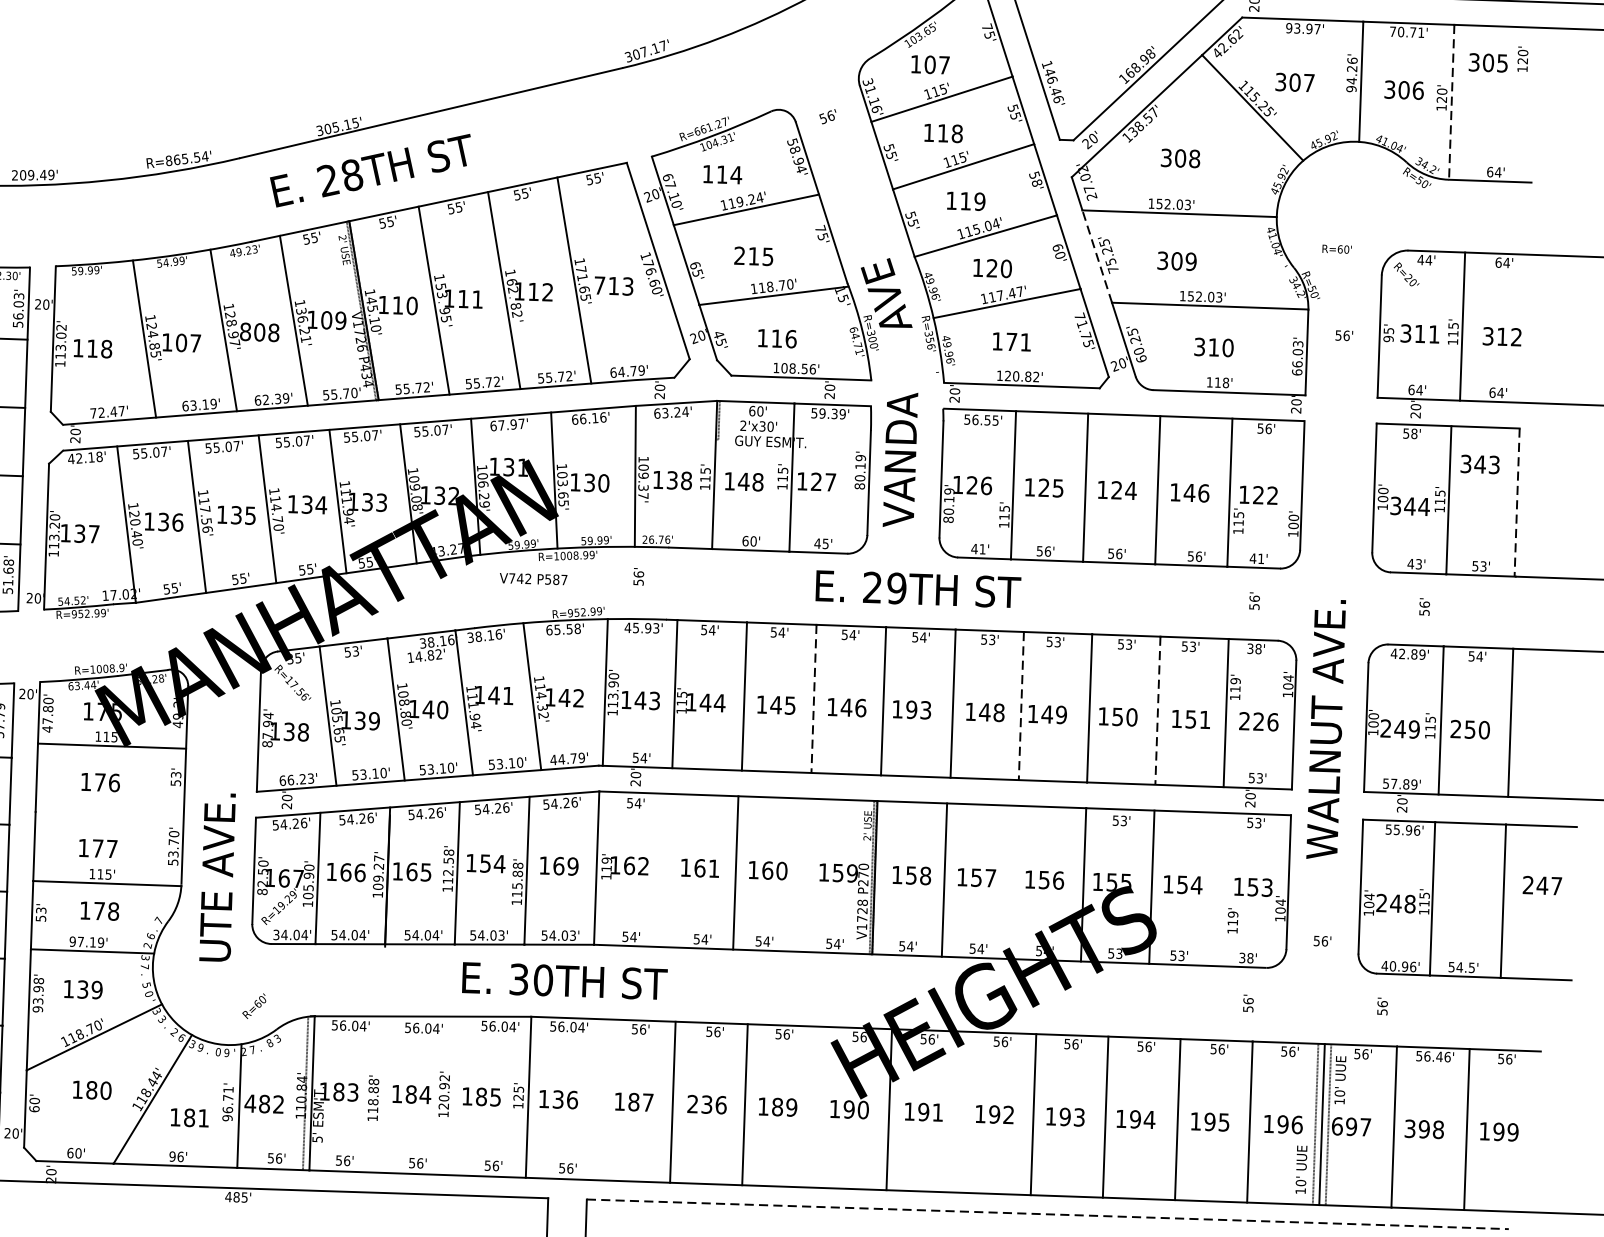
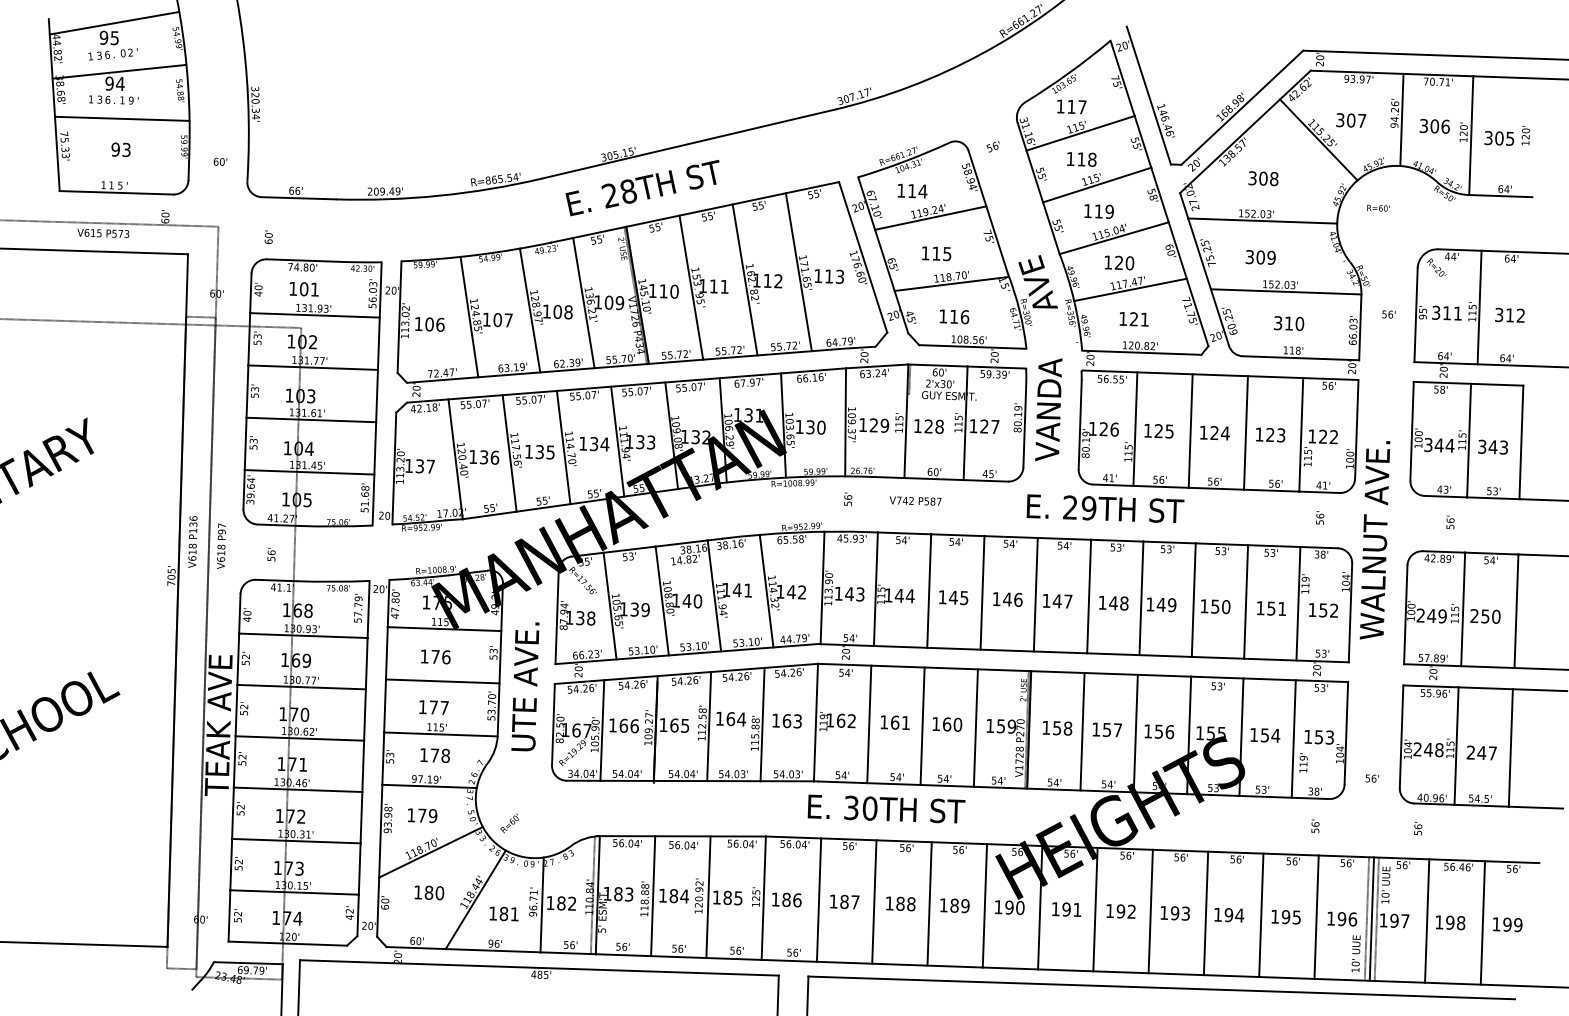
text: (1497, 59) -> (1506, 135), moved
text: (930, 64) -> (1071, 106), 107 -> 117
line: (1452, 103) -> (1471, 136), dashed -> solid
text: (1337, 248) -> (1378, 207), moved
text: (739, 256) -> (925, 253), 215 -> 115
line: (1097, 256) -> (1199, 253), dashed -> solid
text: (599, 286) -> (818, 276), 713 -> 113
text: (245, 331) -> (546, 311), 808 -> 108
text: (1011, 342) -> (1133, 319), 171 -> 121
text: (98, 348) -> (434, 324), 118 -> 106
text: (1479, 463) -> (1492, 446), moved
text: (679, 480) -> (879, 425), 138 -> 129
text: (743, 481) -> (928, 426), 148 -> 128
text: (1196, 492) -> (1275, 434), 146 -> 123
line: (1517, 502) -> (1521, 442), dashed -> solid
text: (533, 578) -> (915, 500), moved
text: (918, 588) -> (1105, 508), moved
line: (813, 698) -> (982, 592), dashed -> solid
line: (1021, 706) -> (1141, 598), dashed -> solid
text: (918, 710) -> (1062, 601), 193 -> 147
line: (1158, 710) -> (1246, 601), dashed -> solid
text: (1258, 720) -> (1323, 609), 226 -> 152
text: (1325, 729) -> (1374, 540), moved
line: (109, 814) -> (442, 681), added
text: (485, 864) -> (730, 719), 154 -> 164
text: (572, 866) -> (797, 721), 169 -> 163
line: (666, 870) -> (869, 724), added
line: (804, 874) -> (975, 727), added
text: (217, 877) -> (525, 686), moved
line: (1013, 882) -> (1135, 733), added
text: (1542, 884) -> (1481, 752), moved
line: (1219, 888) -> (1293, 738), added
text: (564, 980) -> (886, 808), moved
text: (83, 989) -> (422, 815), 139 -> 179
text: (254, 1006) -> (509, 823), moved
line: (384, 1095) -> (653, 896), added
line: (456, 1096) -> (708, 897), added
text: (558, 1098) -> (786, 899), 136 -> 186
line: (599, 1098) -> (818, 899), added
text: (250, 1102) -> (550, 902), 482 -> 182
text: (706, 1104) -> (900, 903), 236 -> 188
line: (816, 1106) -> (984, 905), added
line: (961, 1112) -> (1095, 909), added
text: (1337, 1126) -> (1383, 920), 697 -> 197
text: (1410, 1128) -> (1439, 922), 398 -> 198
line: (1048, 1213) -> (1162, 987), dashed -> solid

